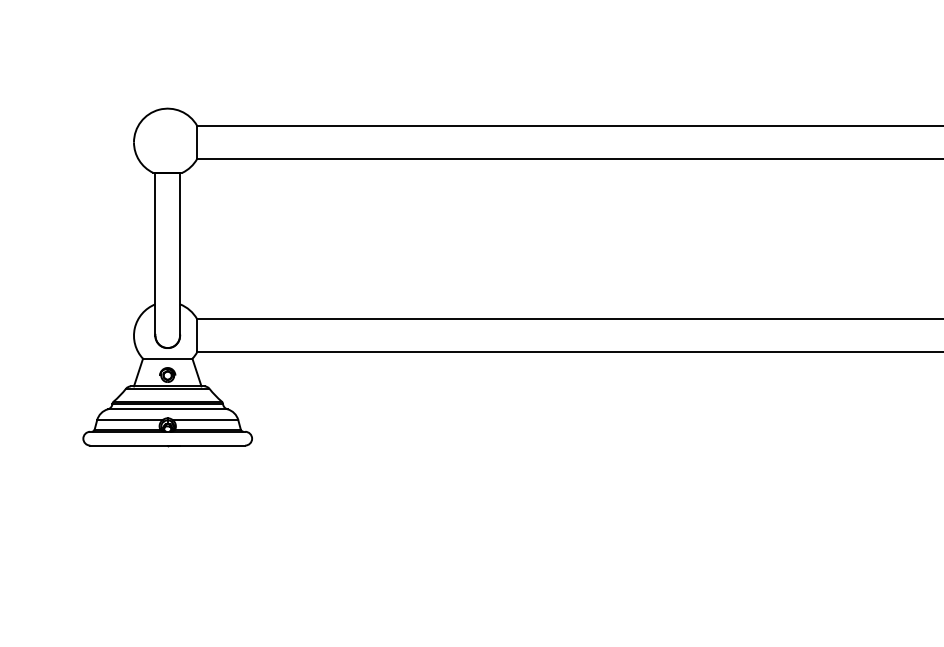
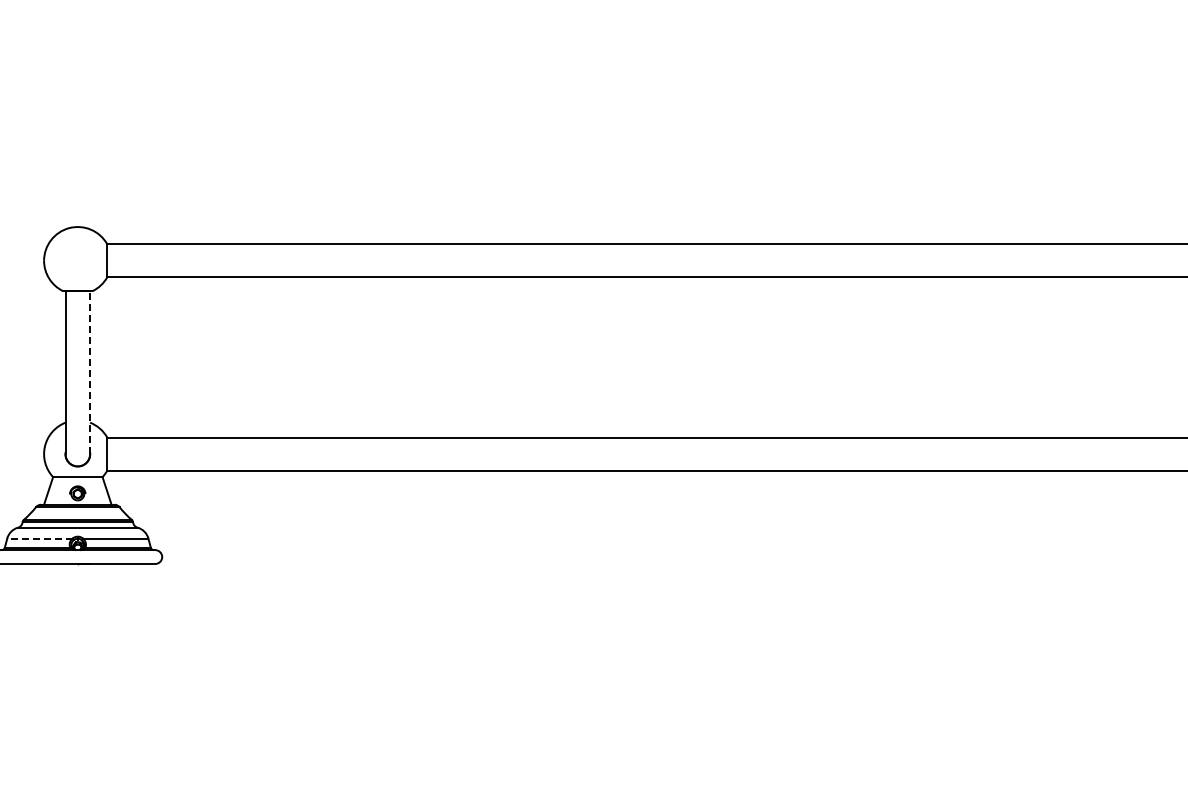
line: (180, 254) -> (90, 372), solid -> dashed
line: (130, 420) -> (40, 538), solid -> dashed

